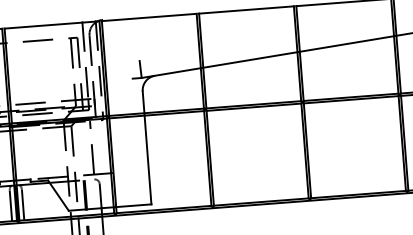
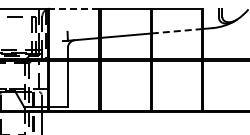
line: (149, 17) -> (74, 9), solid -> dashed
line: (348, 44) -> (177, 31), solid -> dashed

